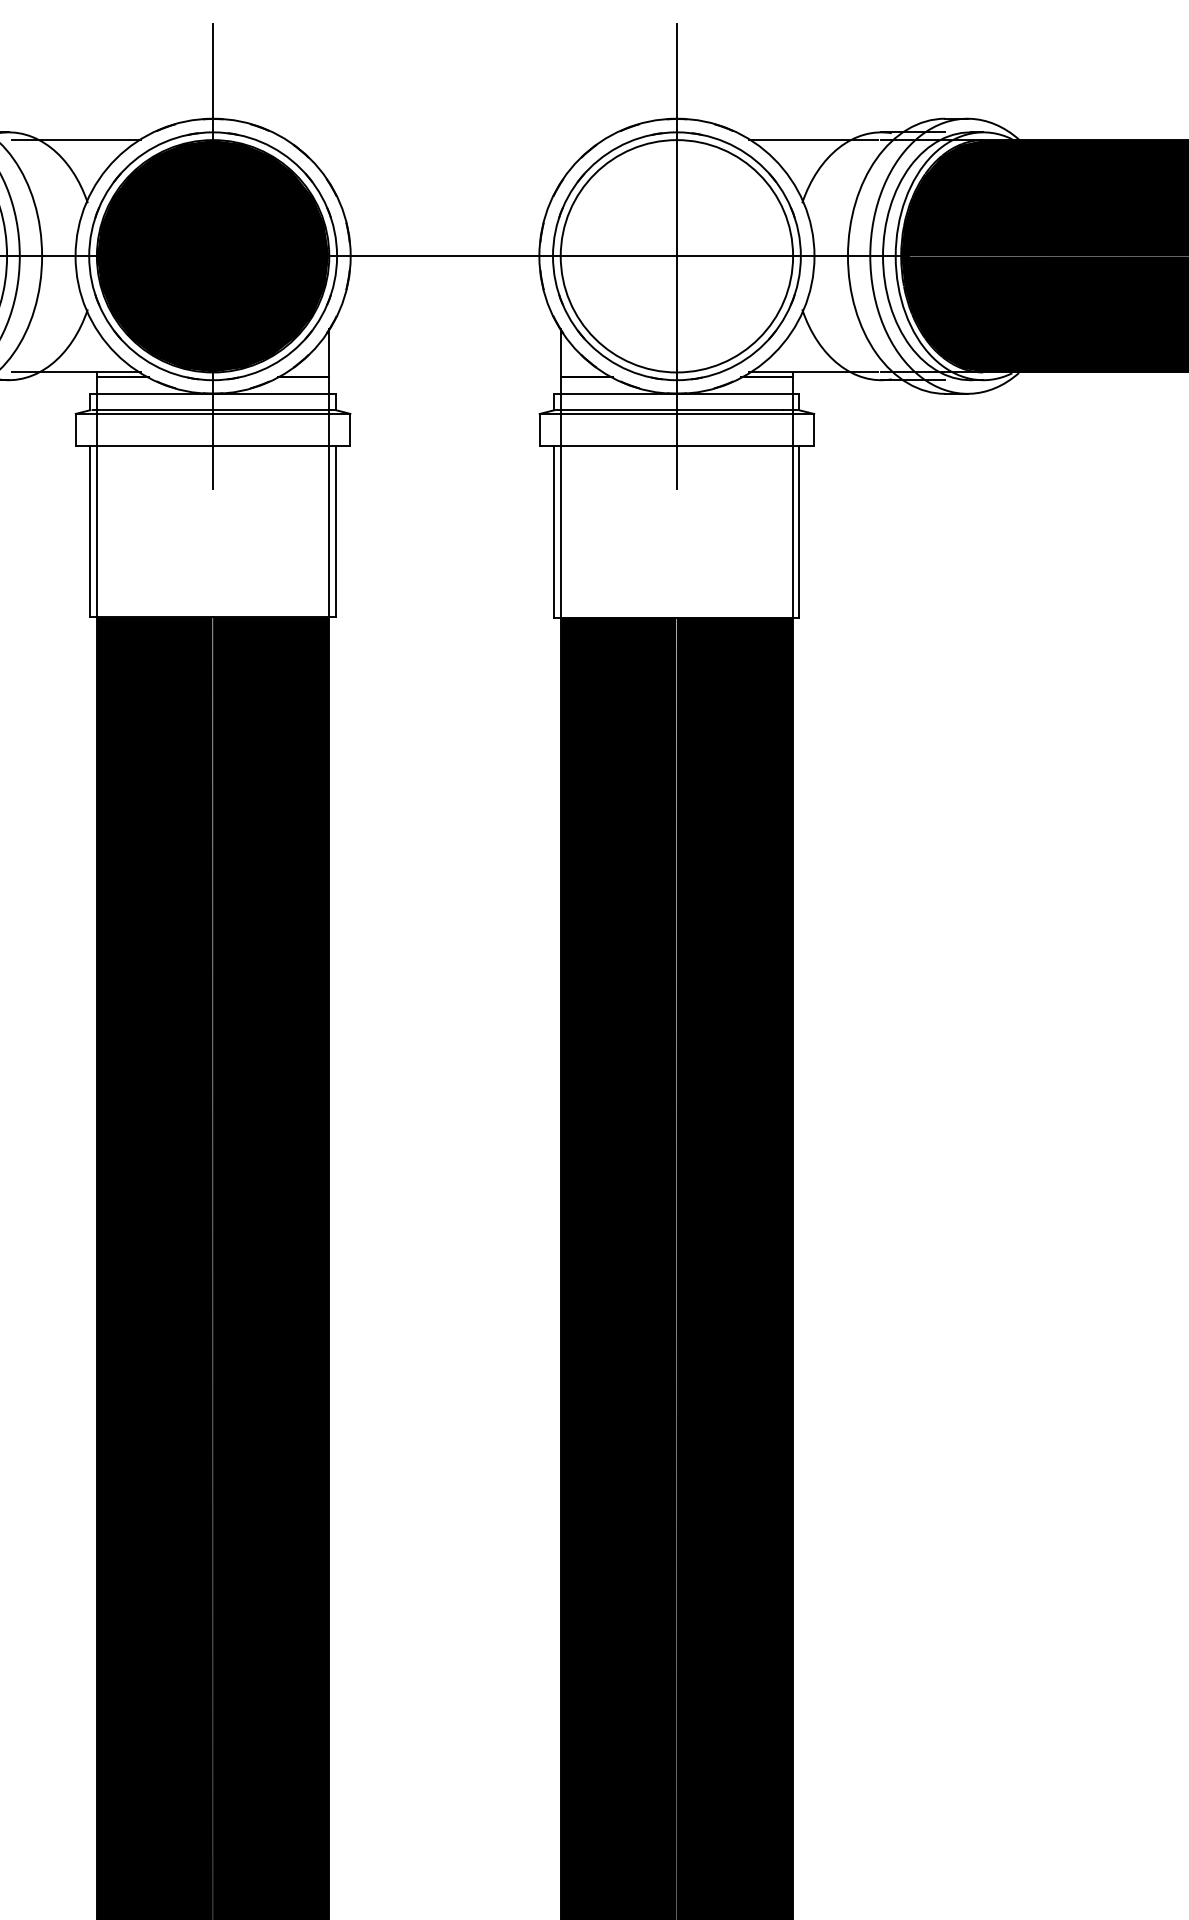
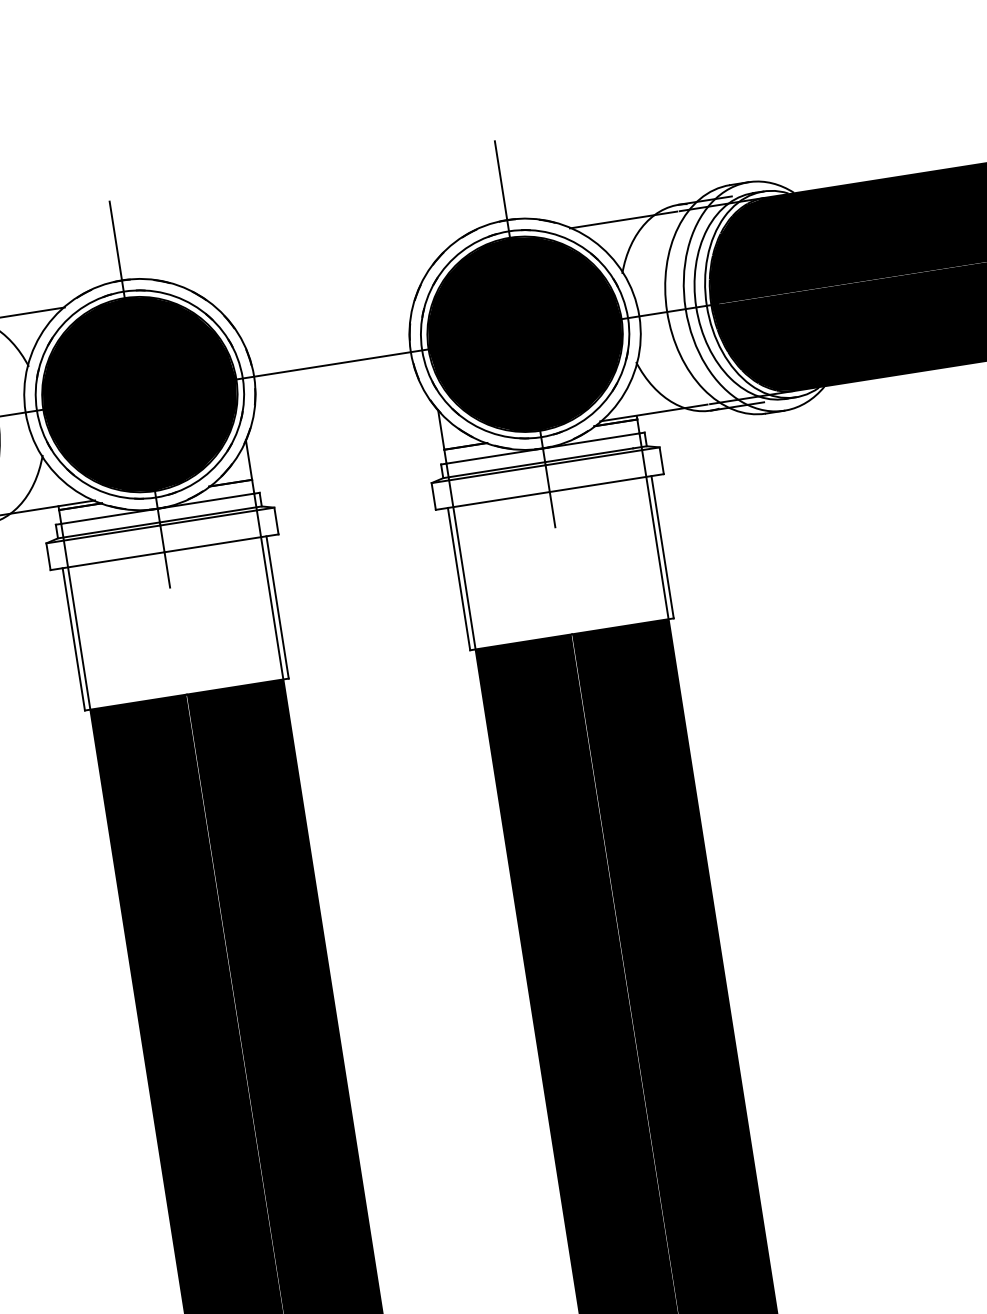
fill: (676, 256) -> (524, 334), added

